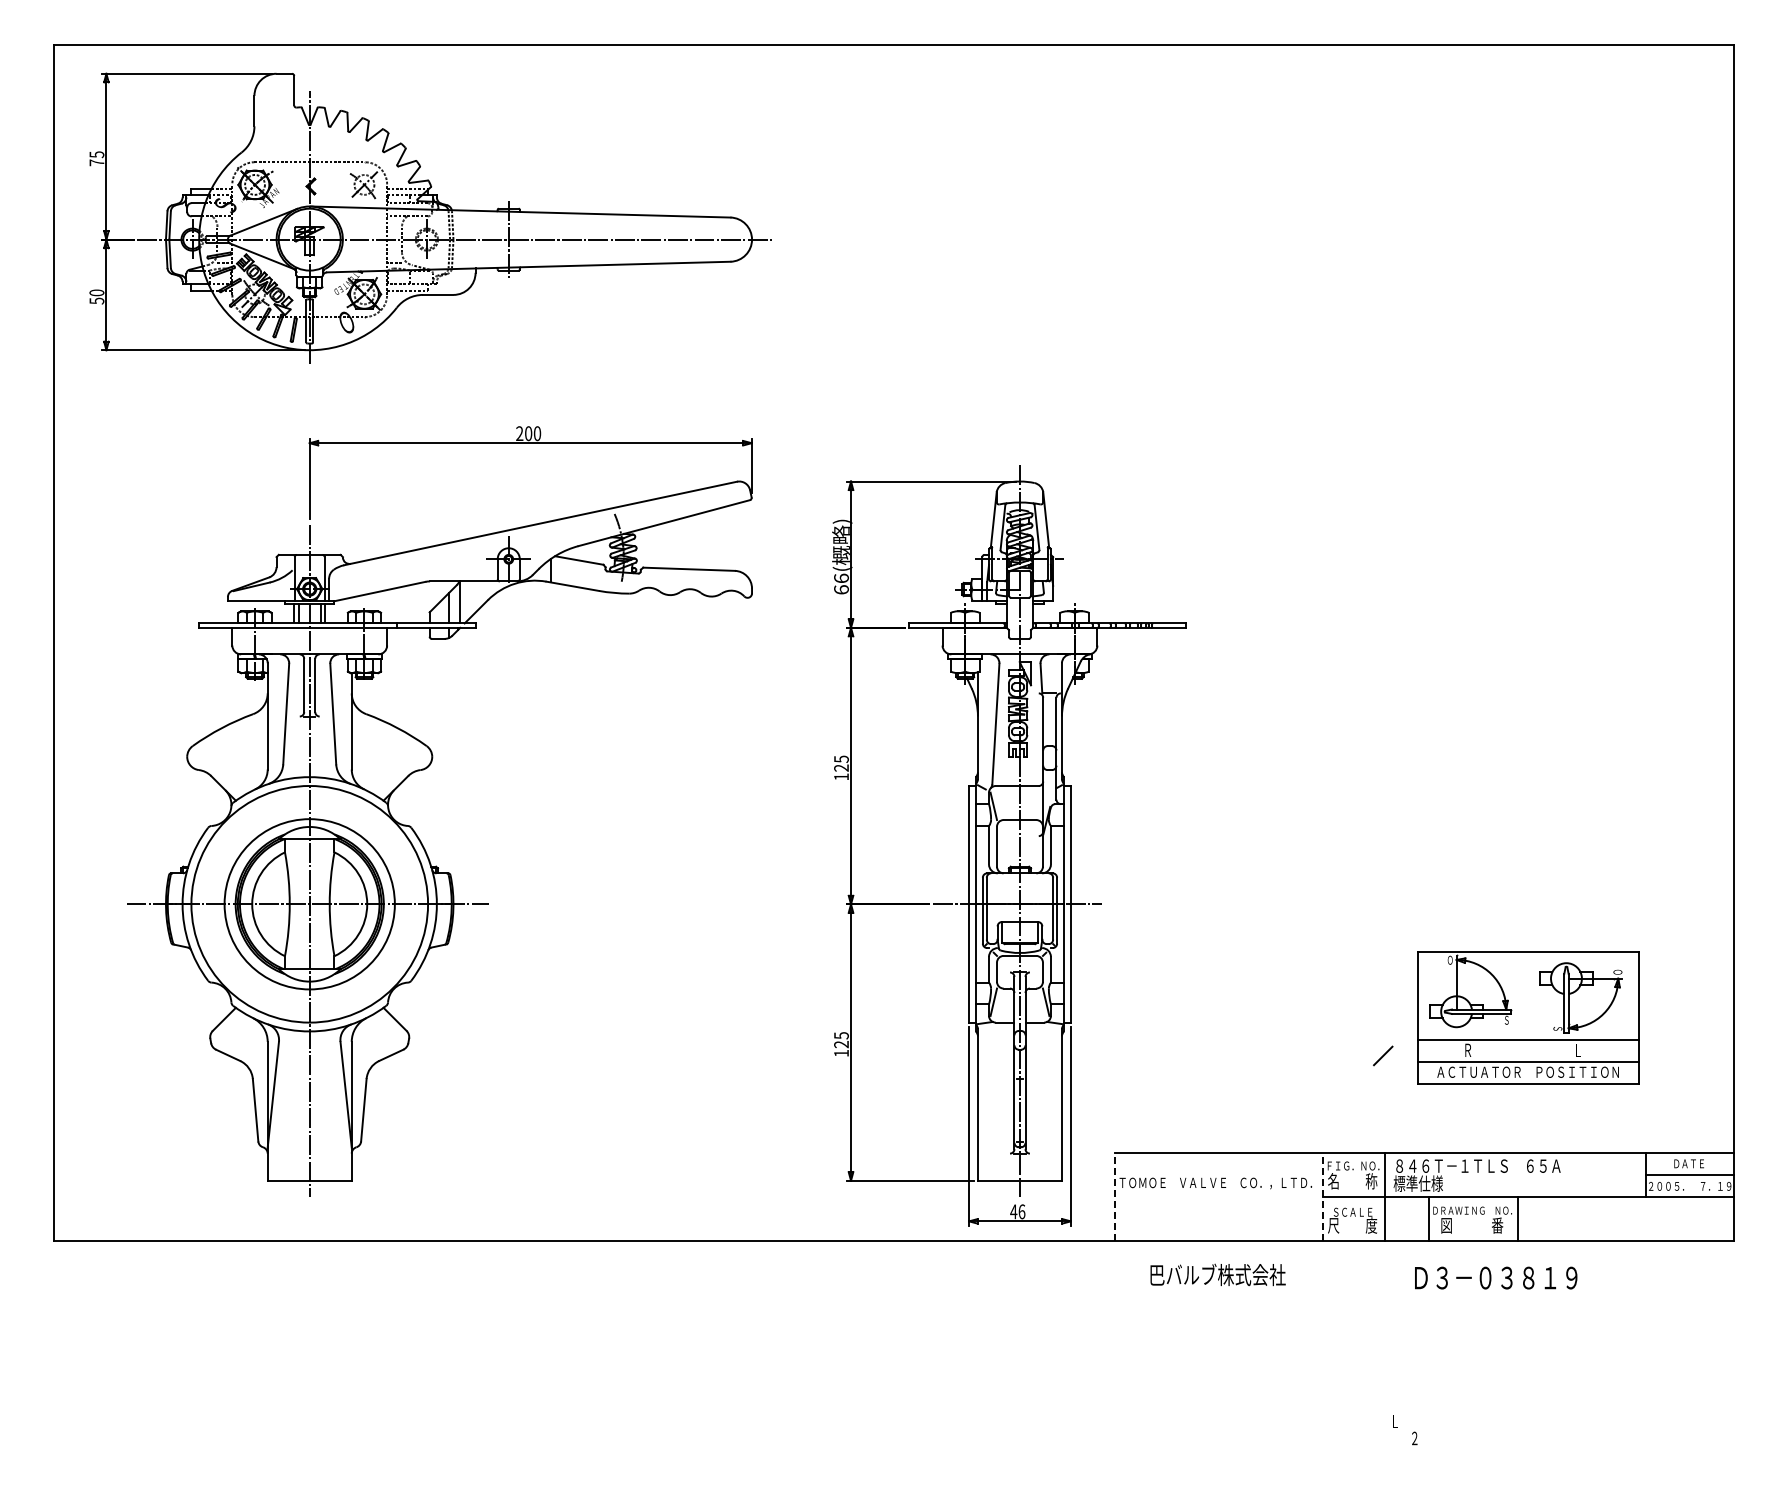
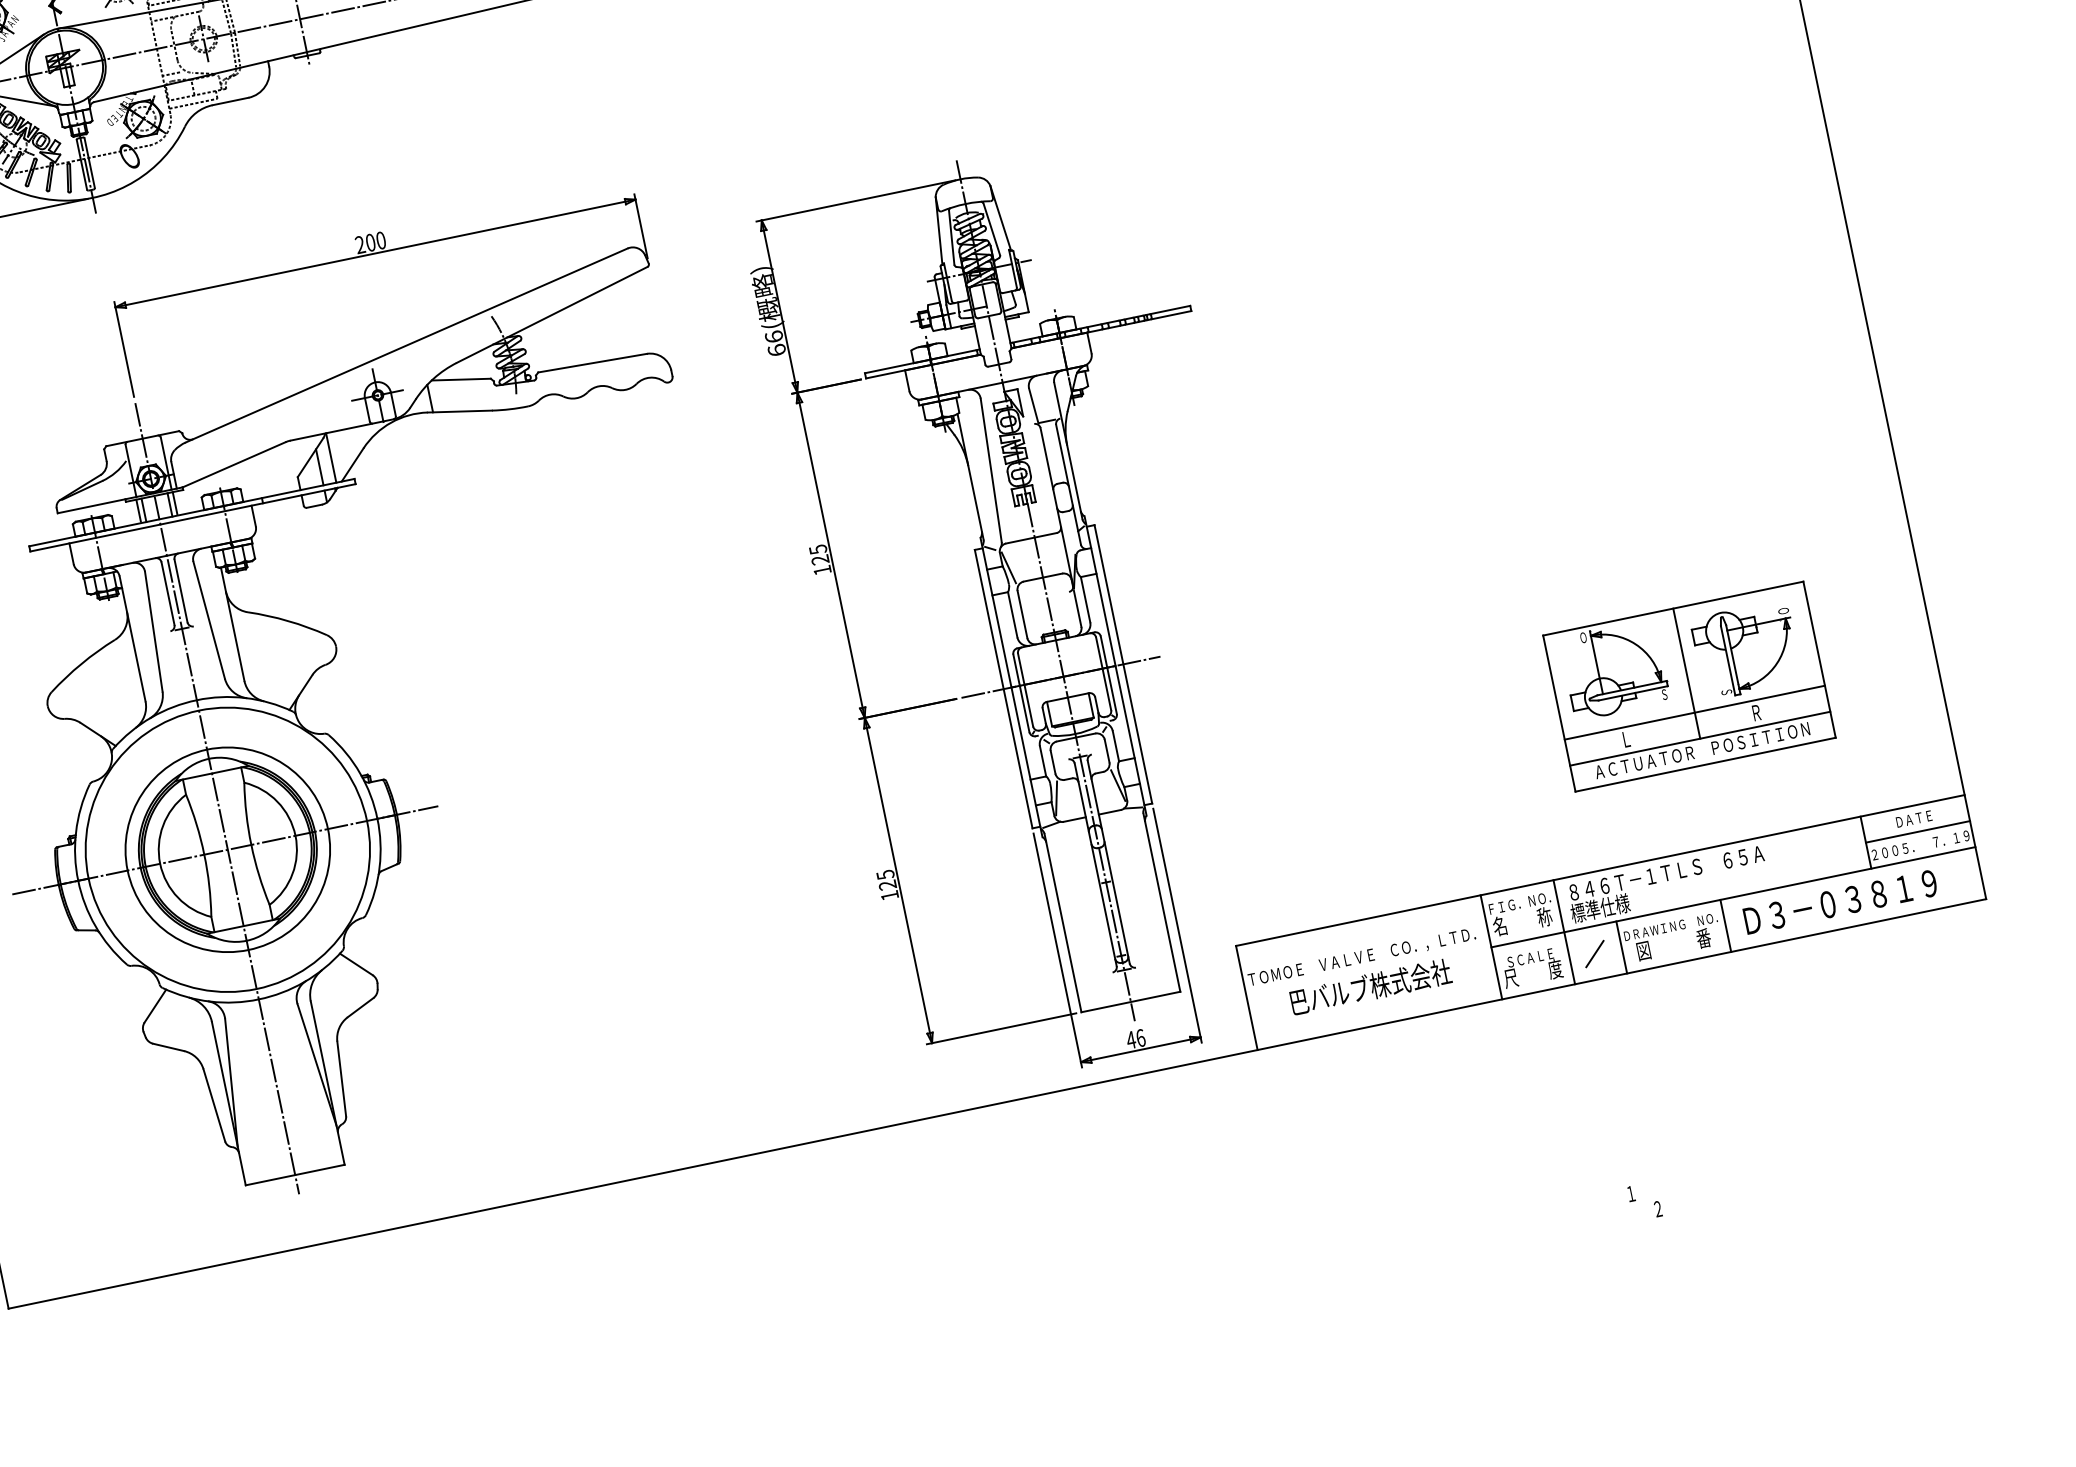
line: (1528, 1006) -> (1686, 673), added
text: (1468, 1049) -> (1626, 738), Ｒ -> Ｌ
text: (1578, 1050) -> (1756, 712), Ｌ -> Ｒ
line: (1383, 1055) -> (1595, 953), moved
line: (1115, 1196) -> (1247, 997), dashed -> solid
line: (1323, 1196) -> (1491, 946), dashed -> solid
text: (1217, 1274) -> (1370, 986), moved
text: (1496, 1277) -> (1840, 901), moved
text: (1395, 1421) -> (1631, 1193), Ｌ -> １

